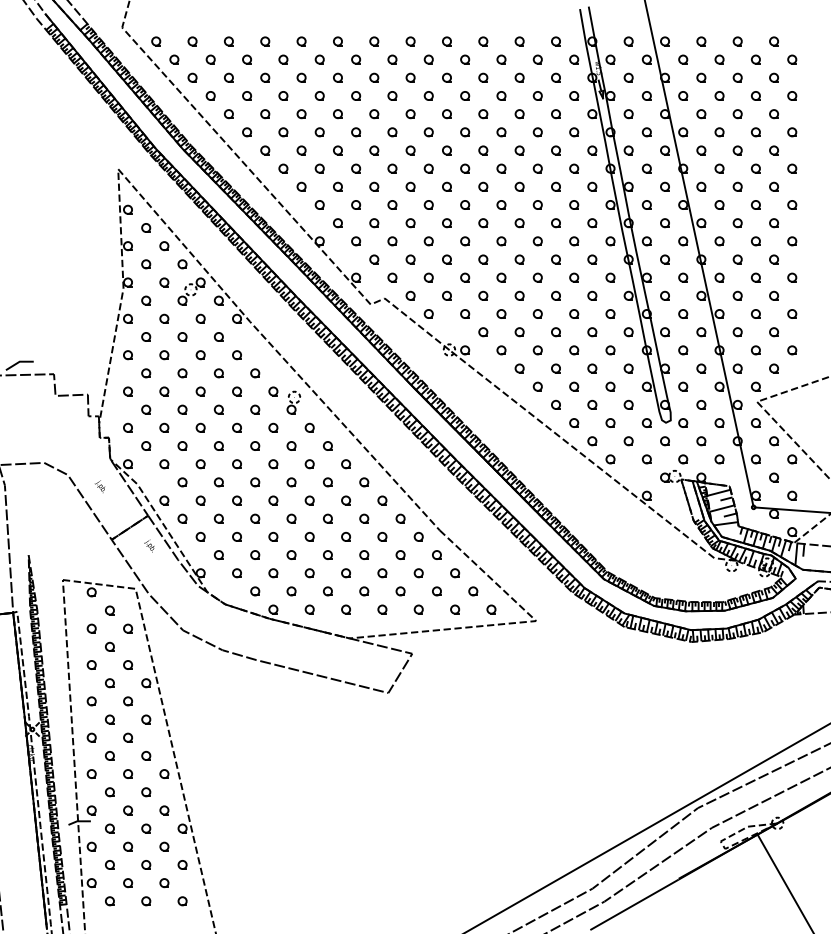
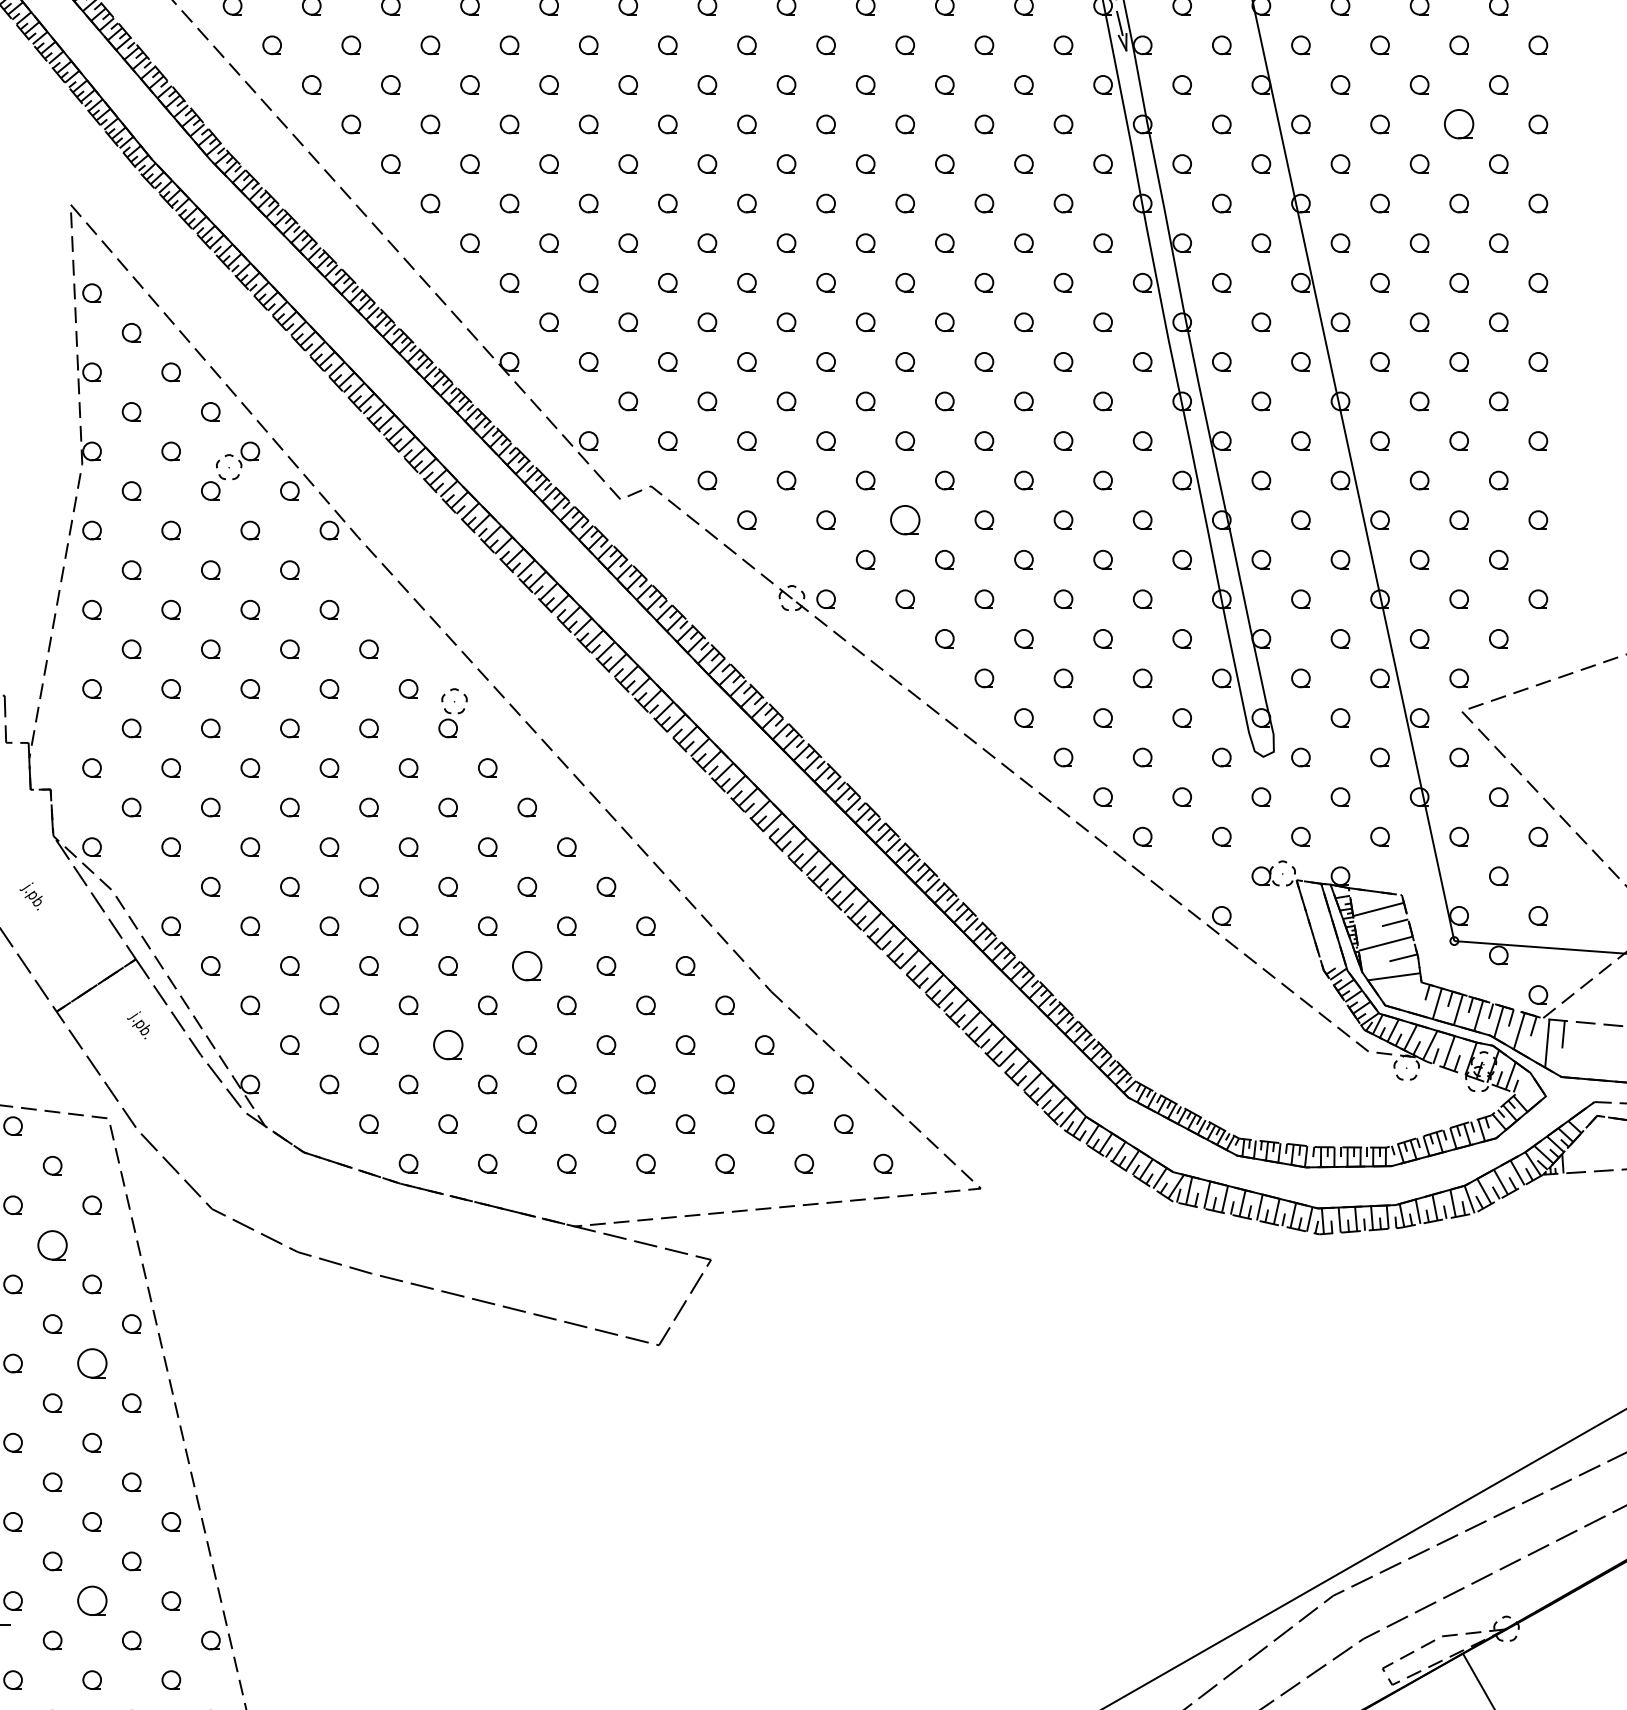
part: (755, 132) -> (1458, 124), size x1.6
part: (501, 313) -> (905, 518), size x1.6
part: (327, 518) -> (526, 965), size x1.6
part: (291, 554) -> (448, 1043), size x1.6
part: (109, 646) -> (51, 1244), size x1.6
part: (127, 701) -> (90, 1363), size x1.6
part: (127, 810) -> (90, 1601), size x1.6

